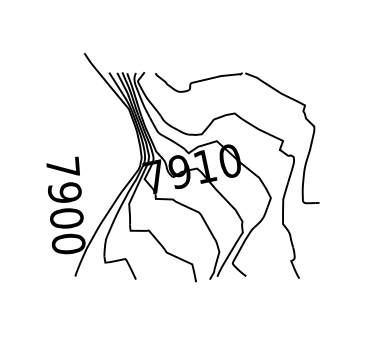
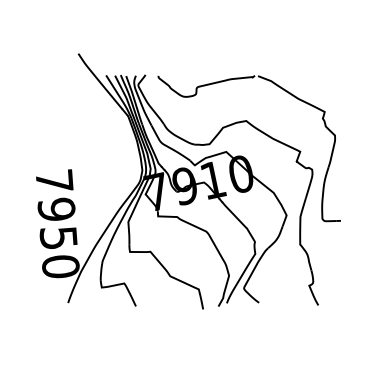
text: (66, 218) -> (58, 238), 7900 -> 7950

